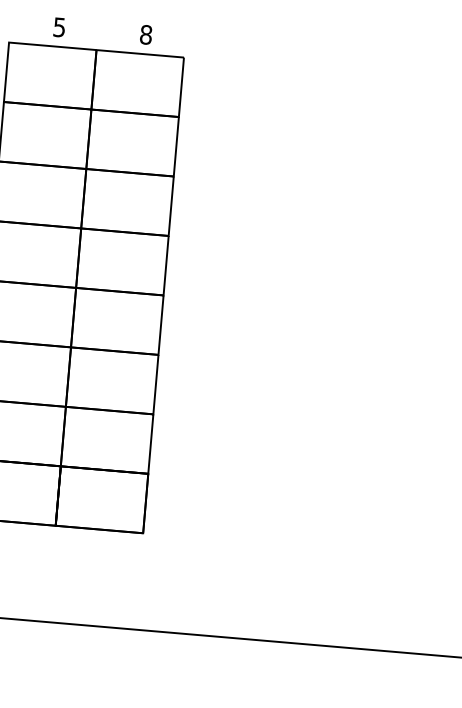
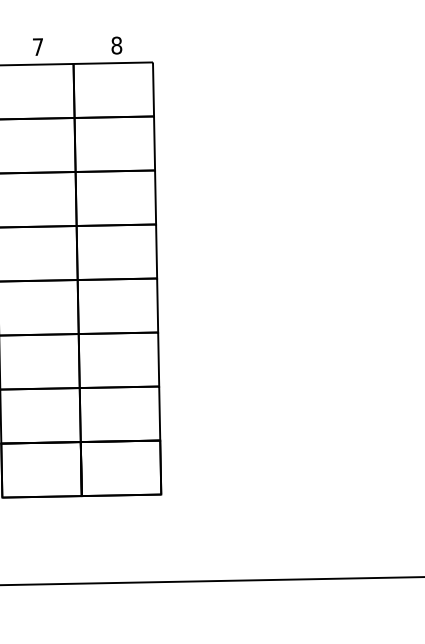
text: (59, 27) -> (38, 47), 5 -> 7

